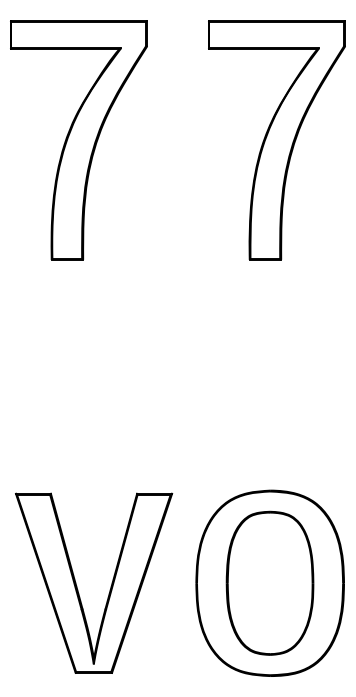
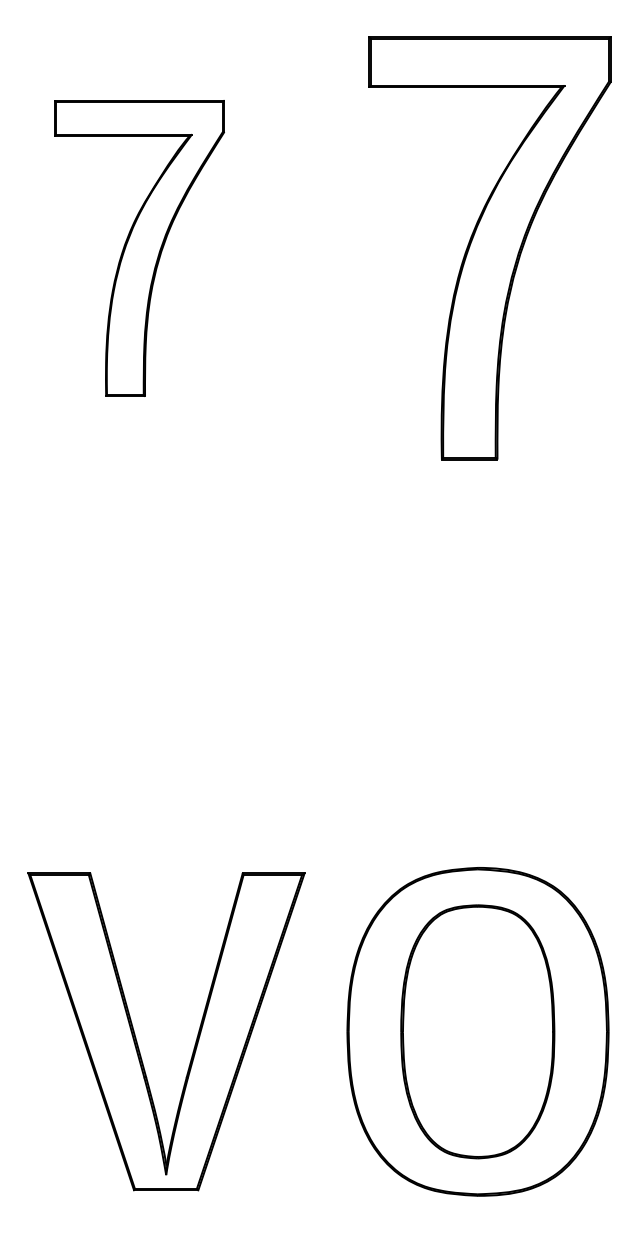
part: (78, 140) -> (139, 248), size x0.7

